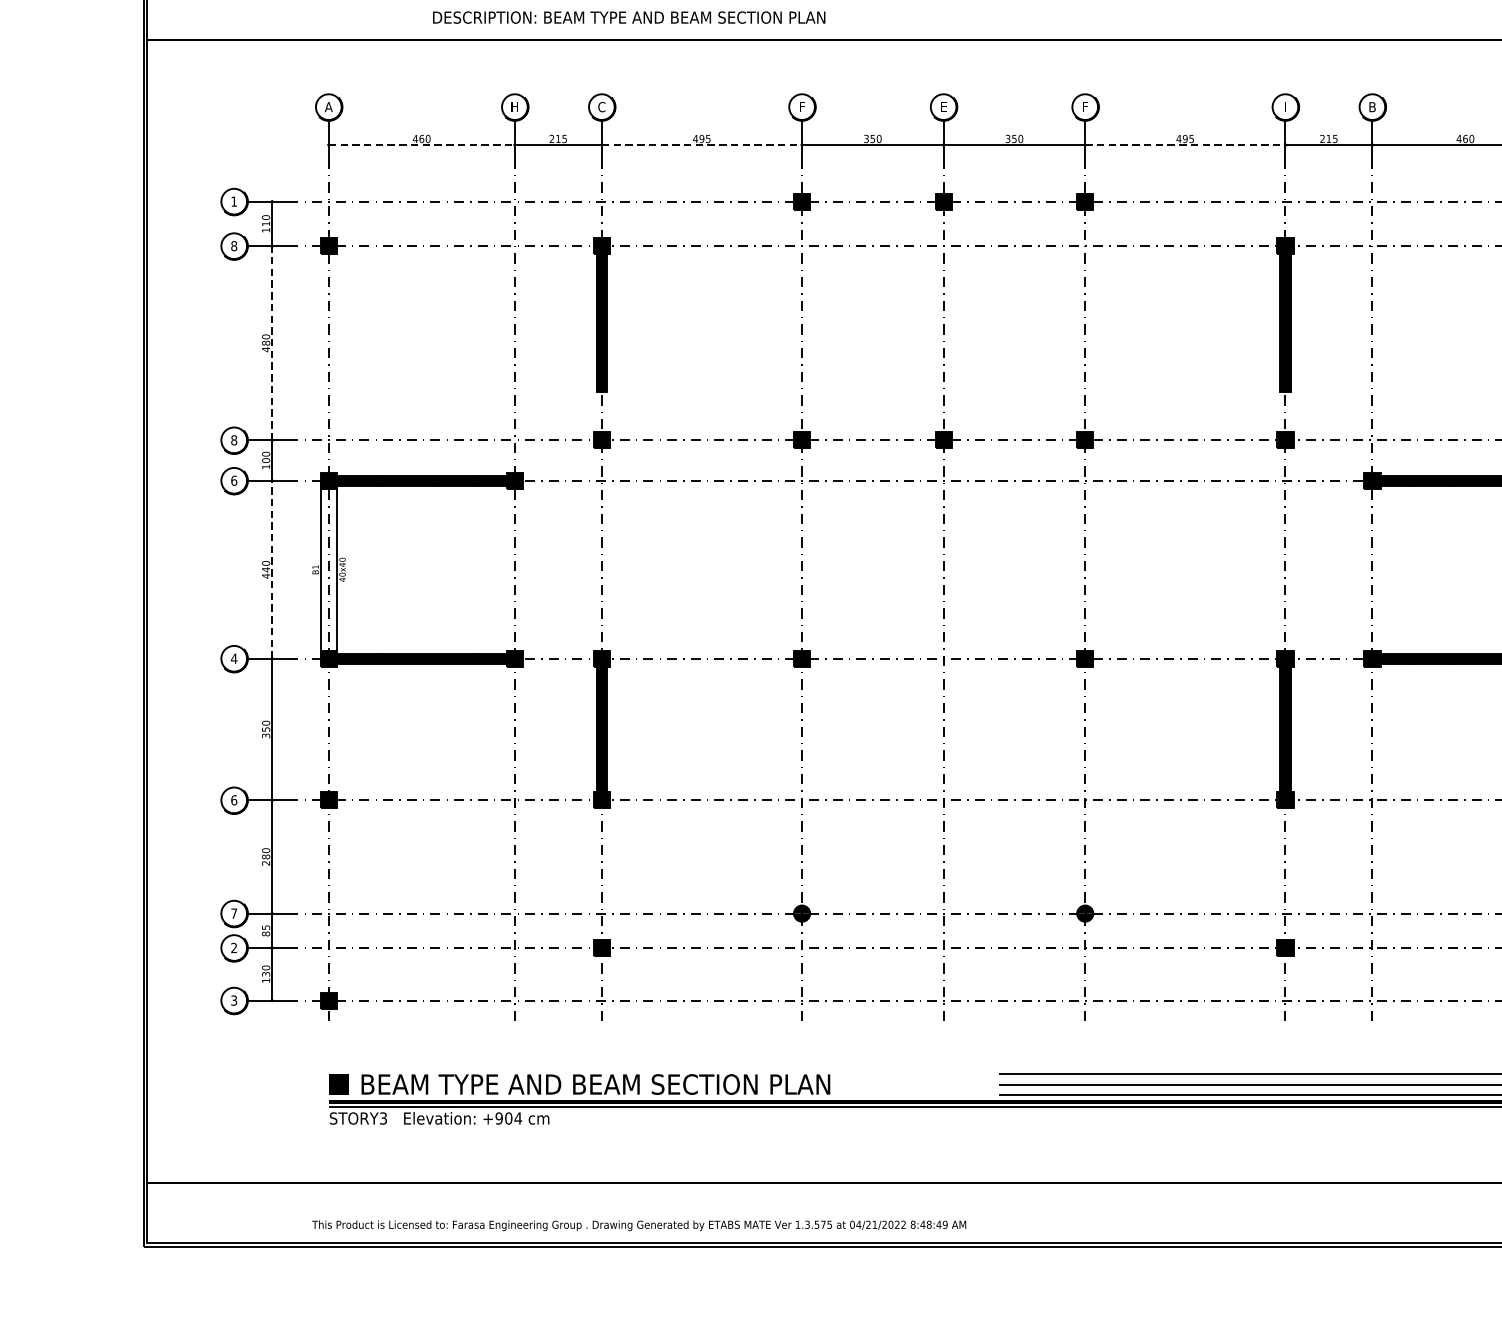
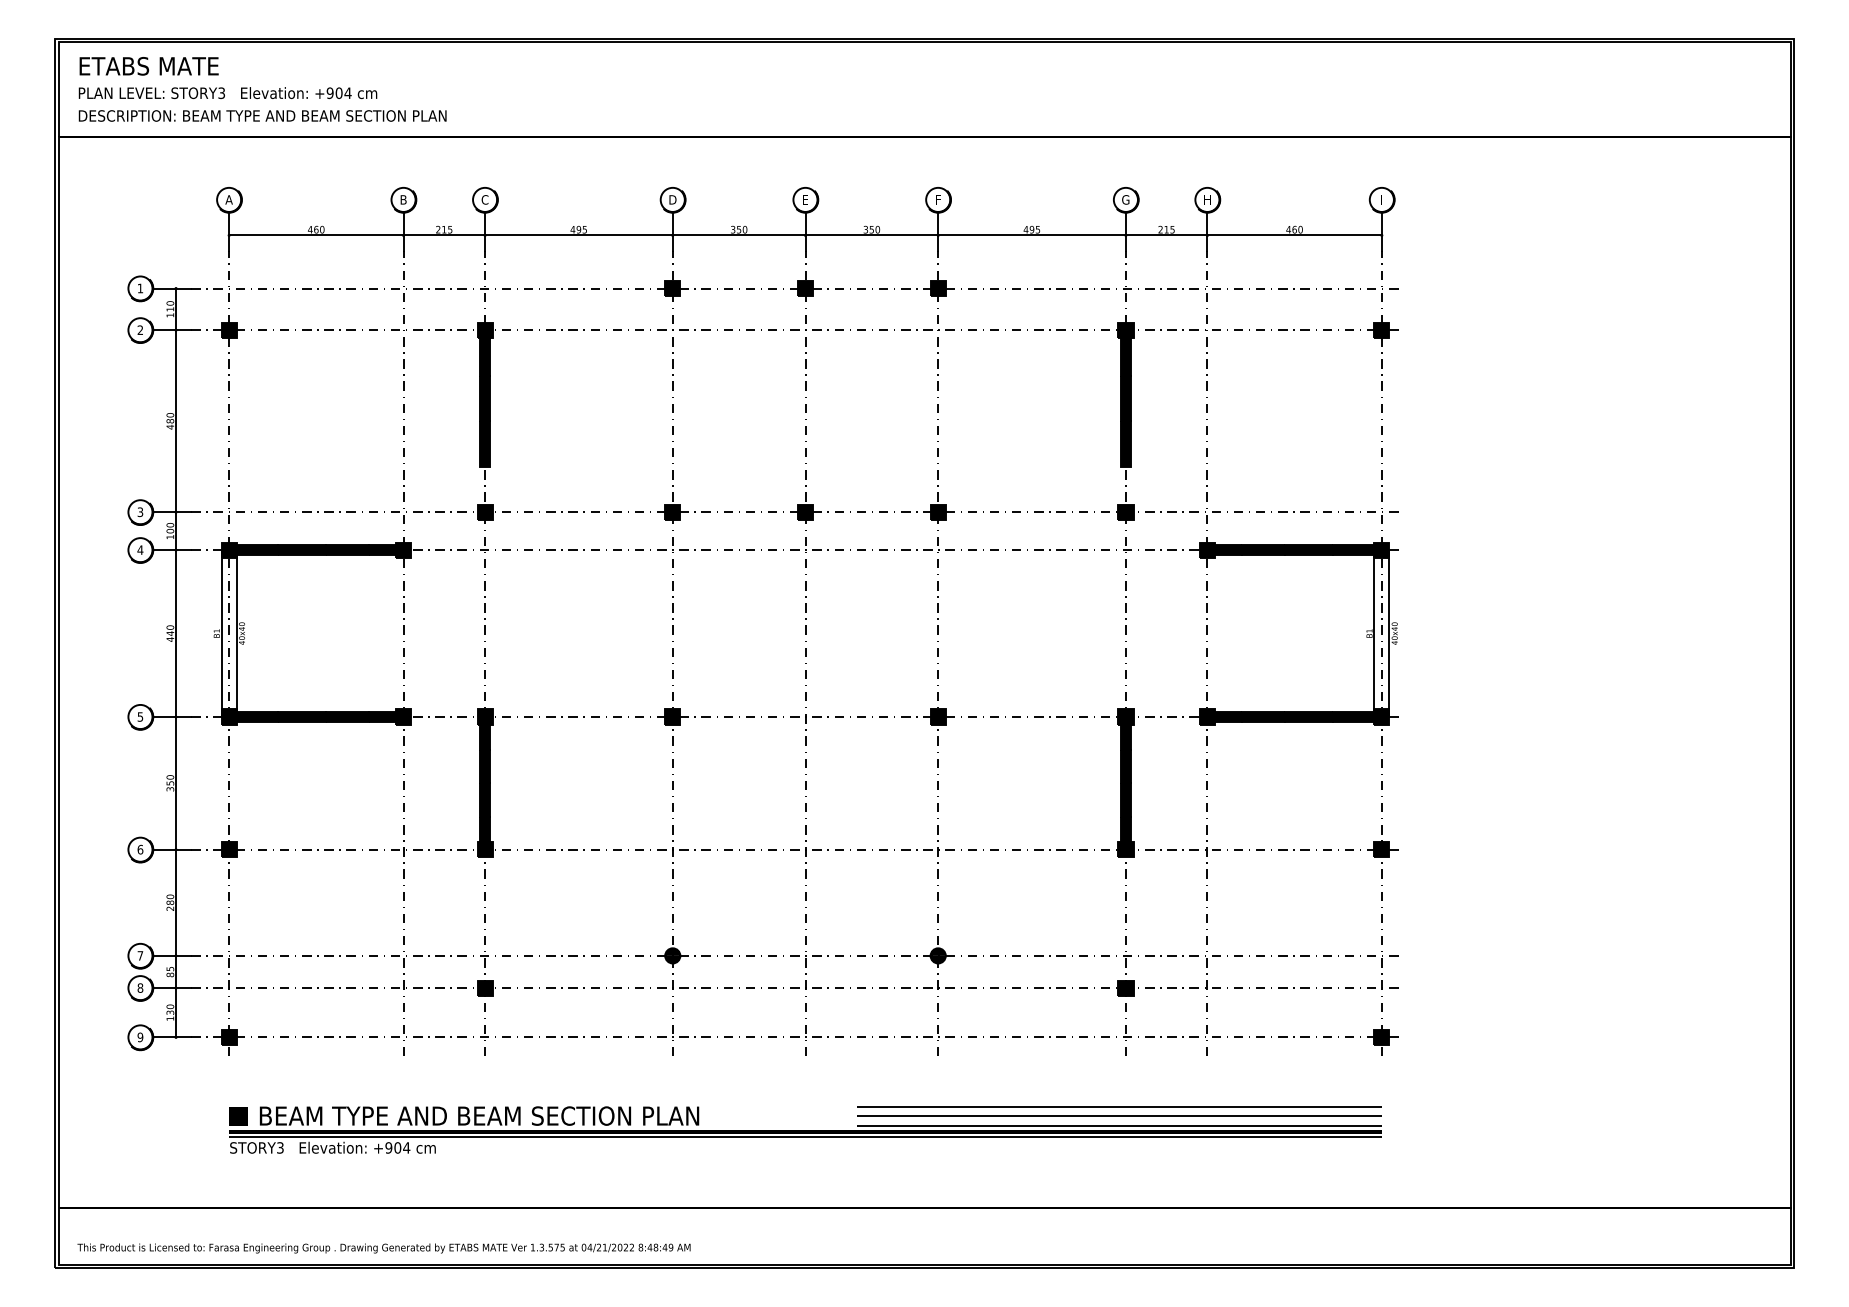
text: (628, 17) -> (262, 115), moved
text: (514, 106) -> (403, 199), H -> B
text: (801, 106) -> (672, 199), F -> D
text: (1285, 106) -> (1125, 199), I -> G
text: (1372, 106) -> (1207, 199), B -> H
line: (422, 145) -> (316, 235), dashed -> solid
line: (701, 145) -> (578, 235), dashed -> solid
line: (1185, 145) -> (1032, 235), dashed -> solid
text: (234, 246) -> (140, 330), 8 -> 2
line: (272, 342) -> (176, 420), dashed -> solid
text: (234, 440) -> (140, 512), 8 -> 3
text: (234, 480) -> (140, 549), 6 -> 4
line: (272, 569) -> (176, 633), dashed -> solid
text: (234, 658) -> (140, 716), 4 -> 5
text: (234, 947) -> (140, 987), 2 -> 8
text: (234, 999) -> (140, 1036), 3 -> 9
text: (638, 1225) -> (383, 1248), moved

